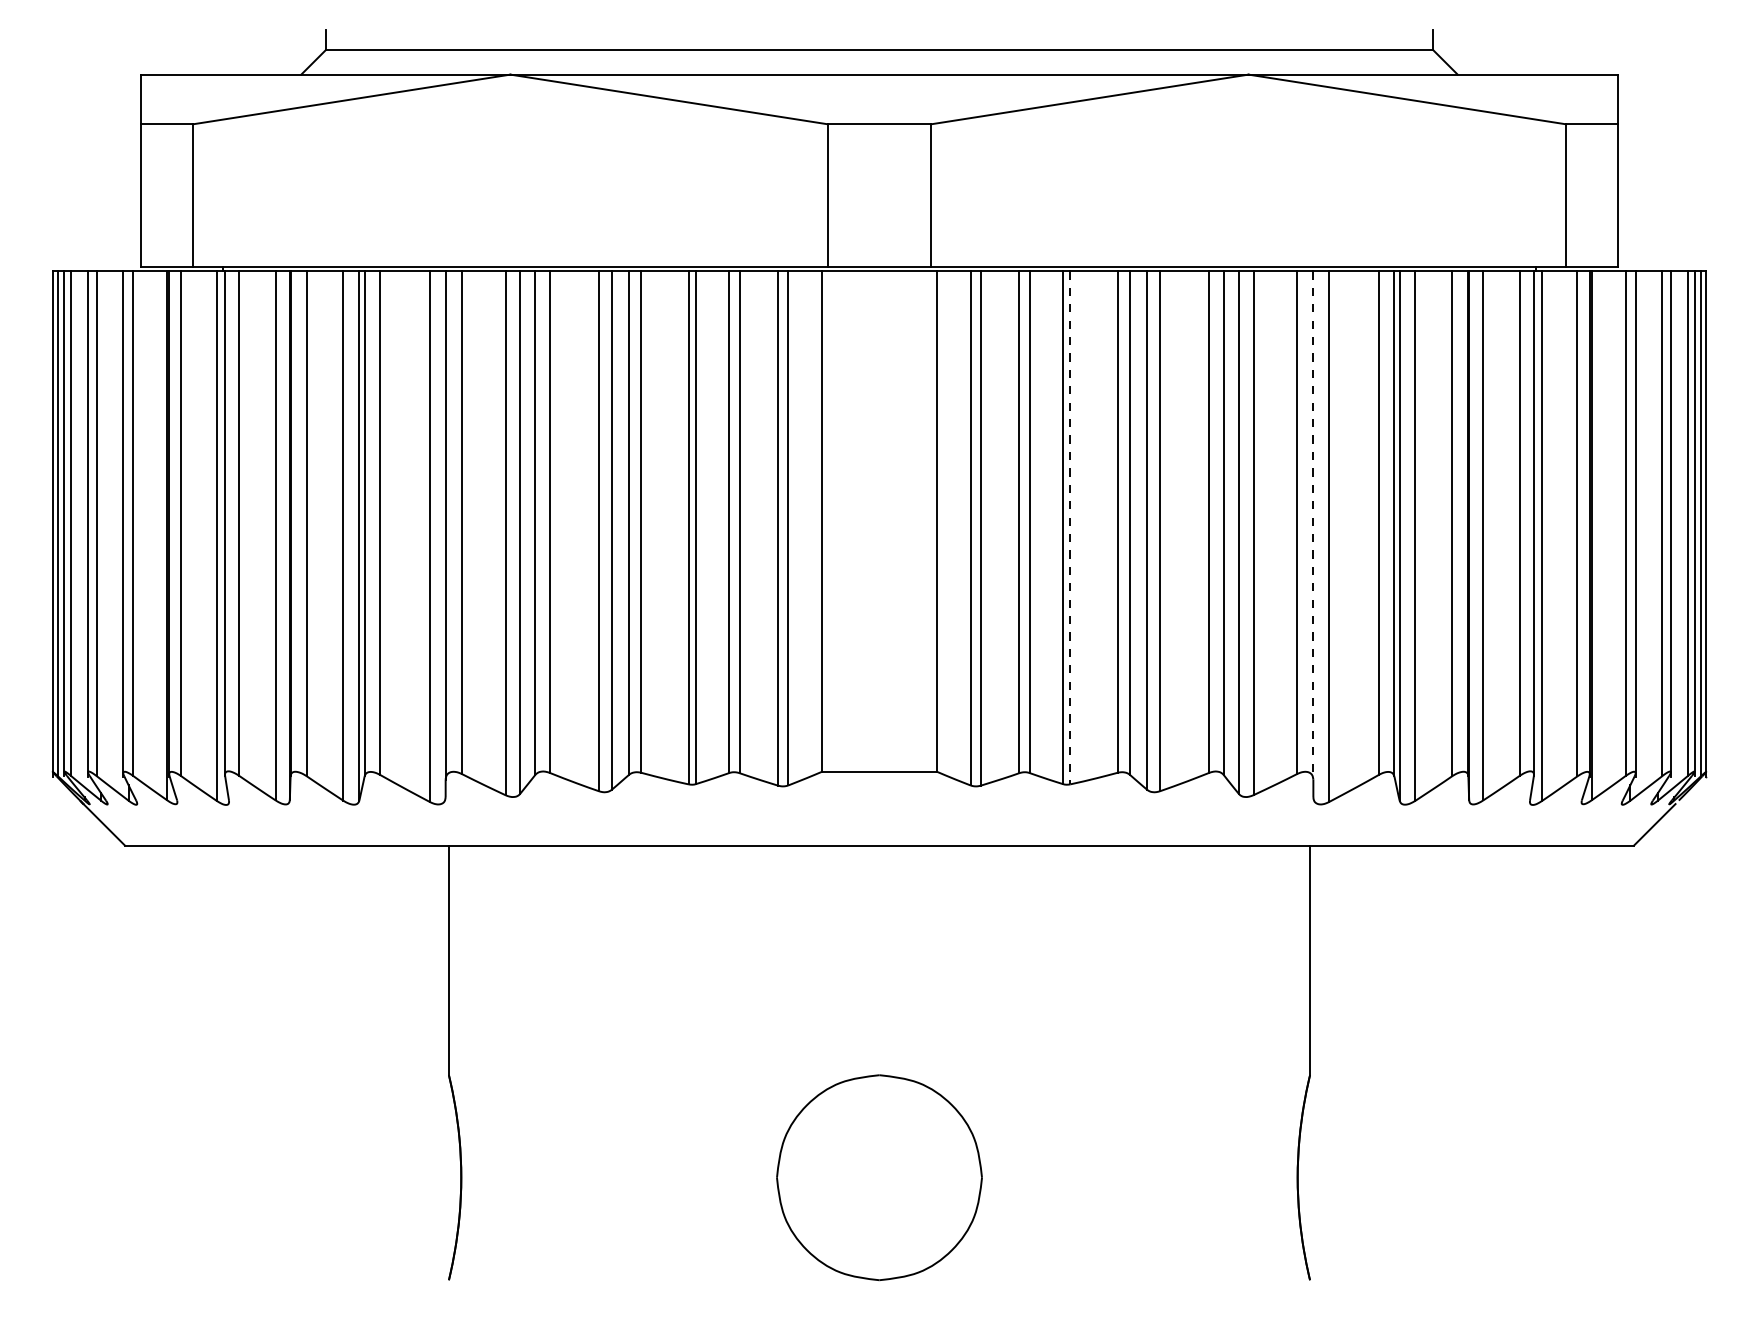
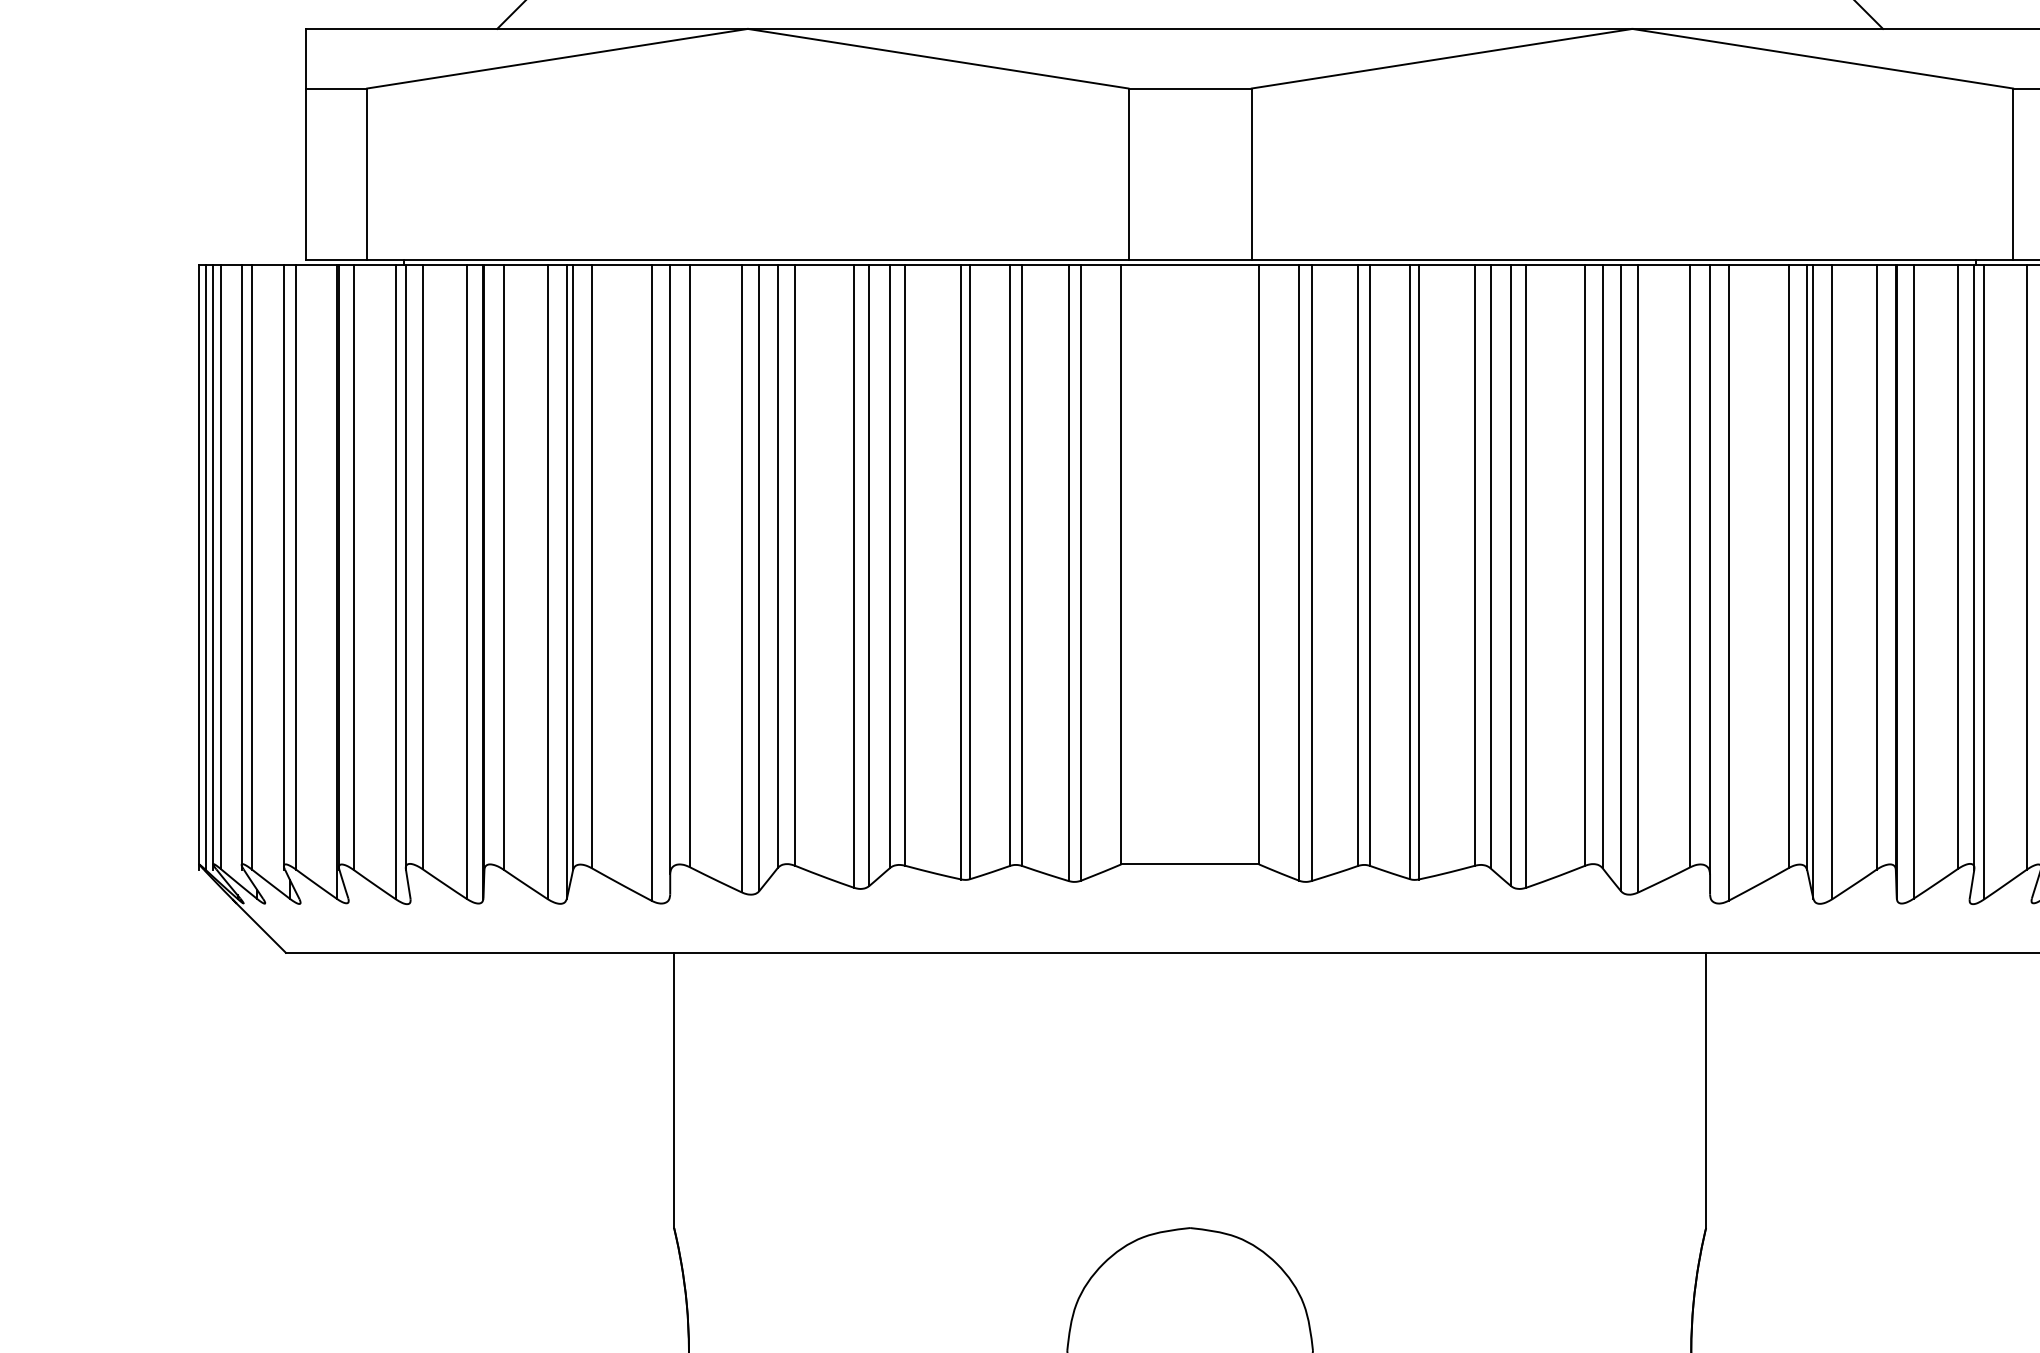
line: (1313, 526) -> (1710, 570), dashed -> solid
line: (1070, 528) -> (1419, 572), dashed -> solid

